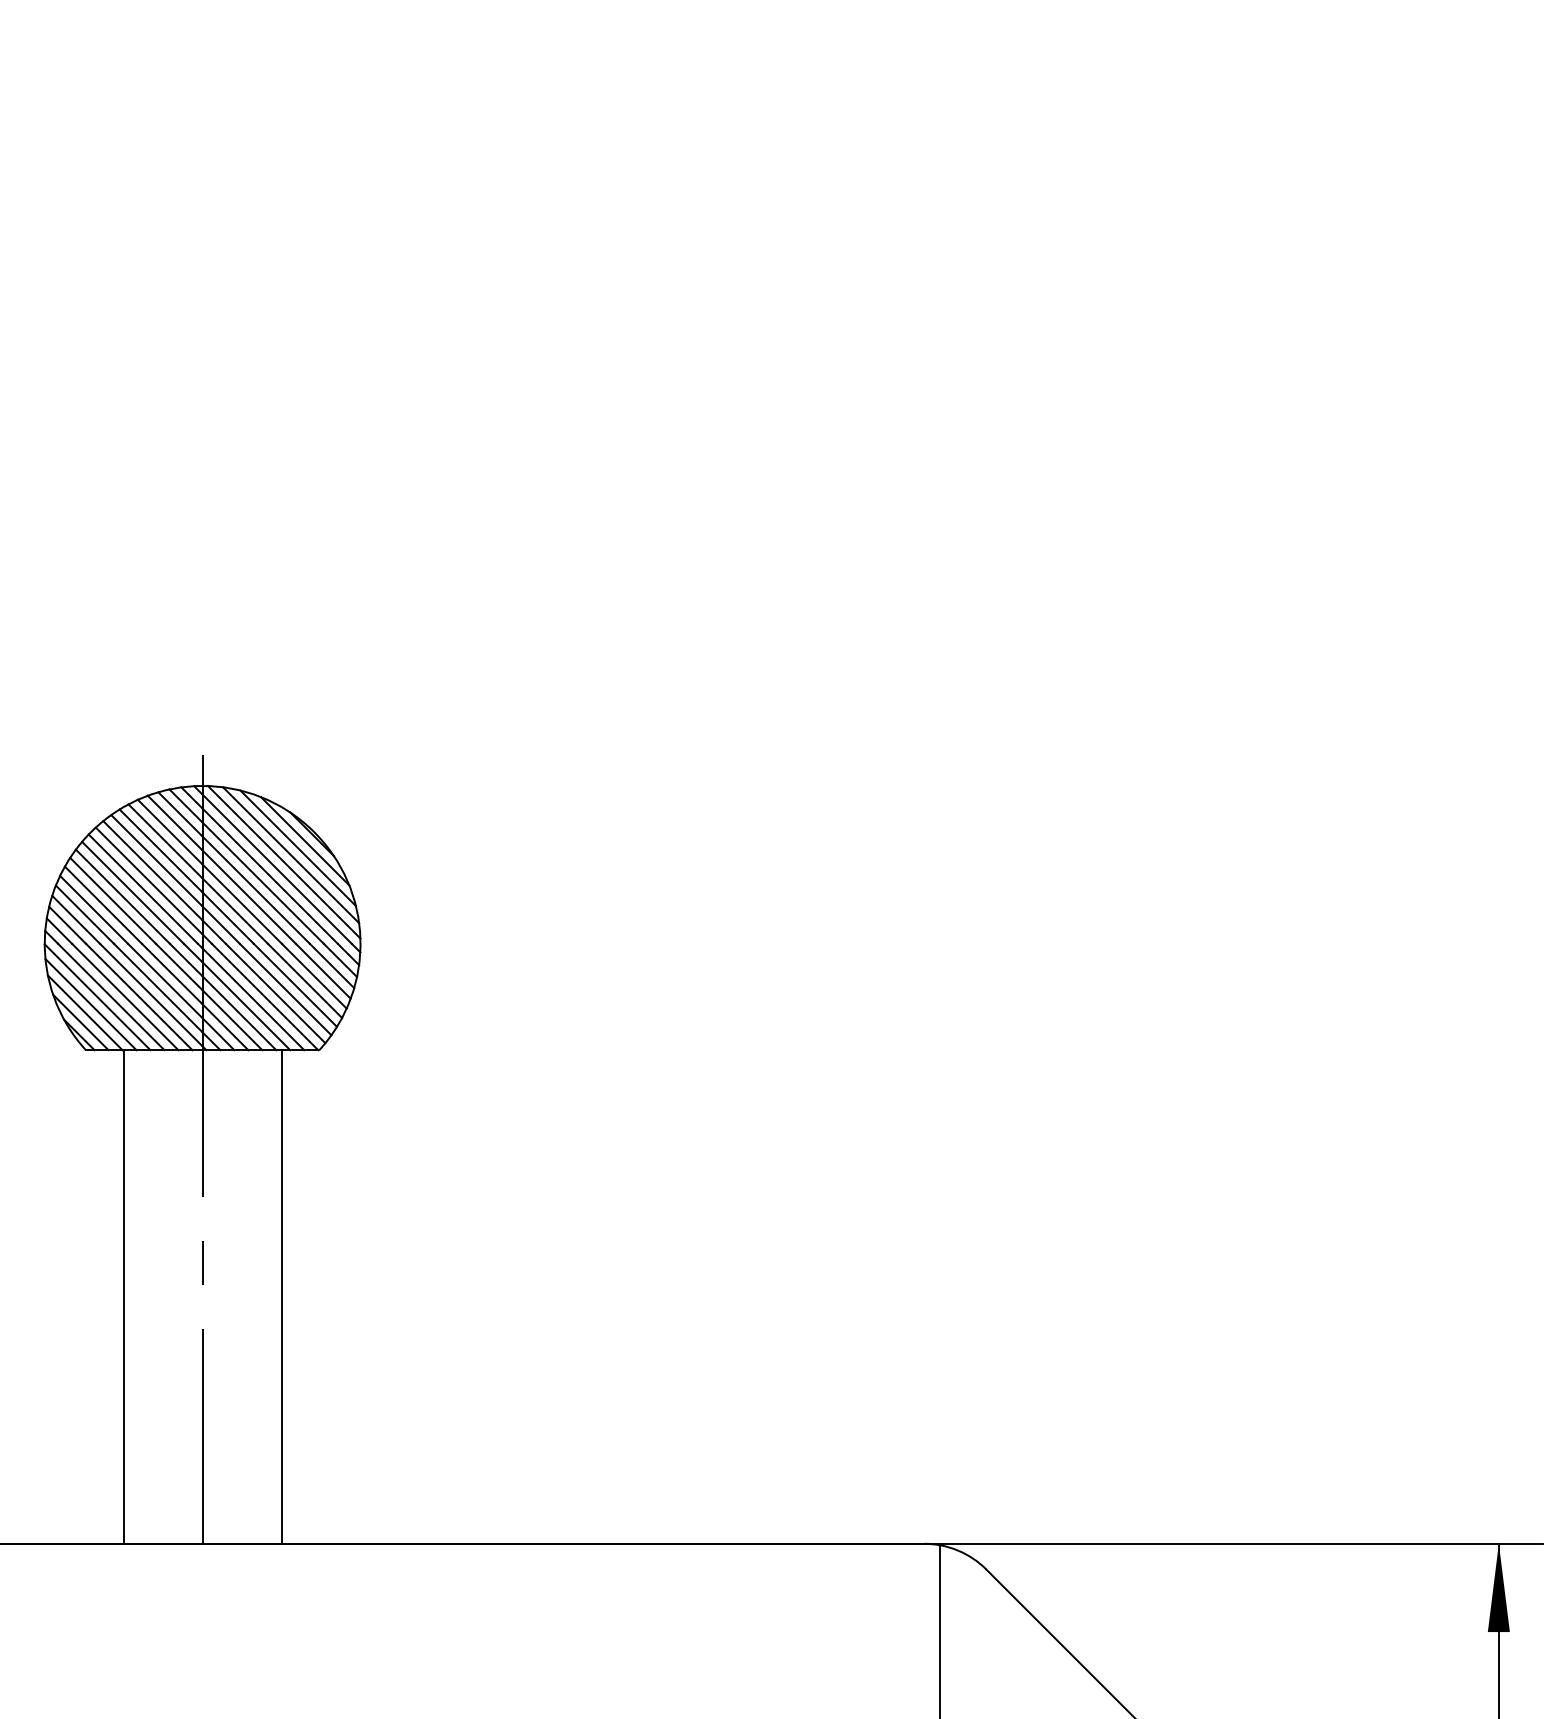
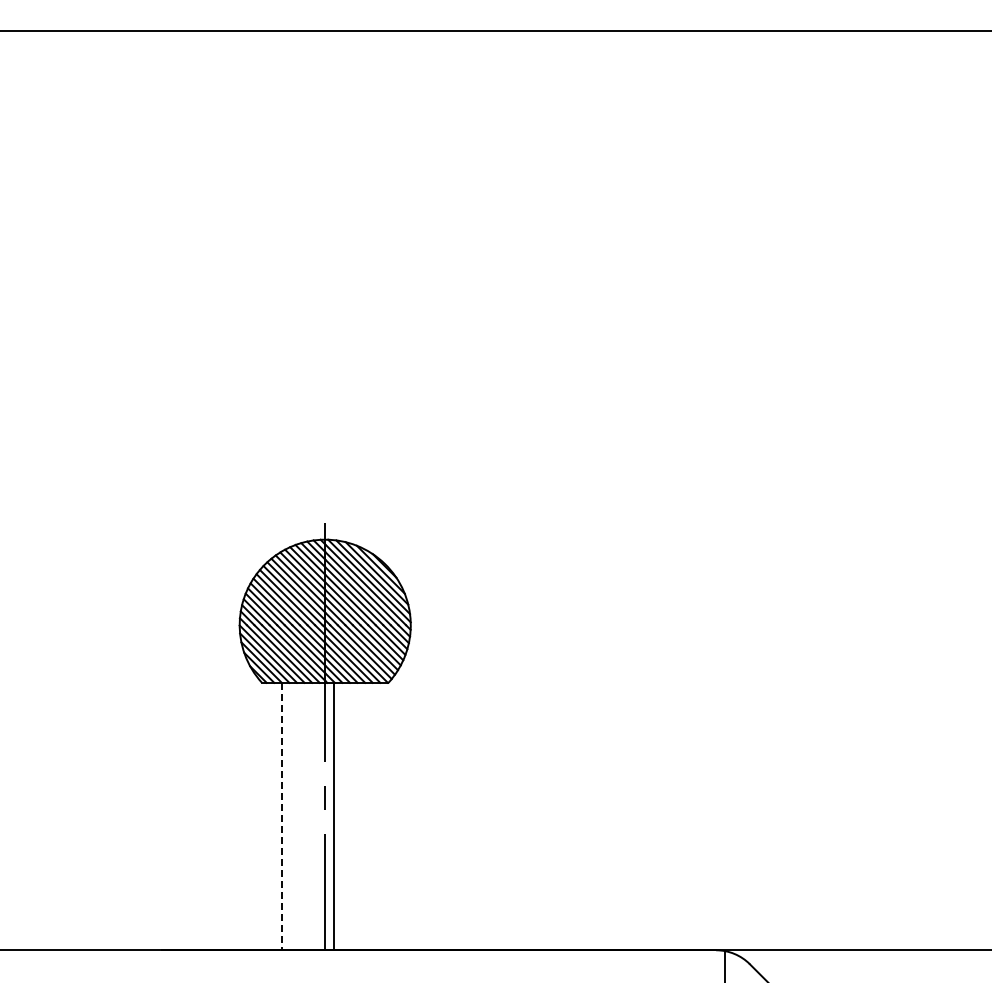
line: (123, 1296) -> (282, 816), solid -> dashed
line: (282, 1296) -> (334, 816), moved

